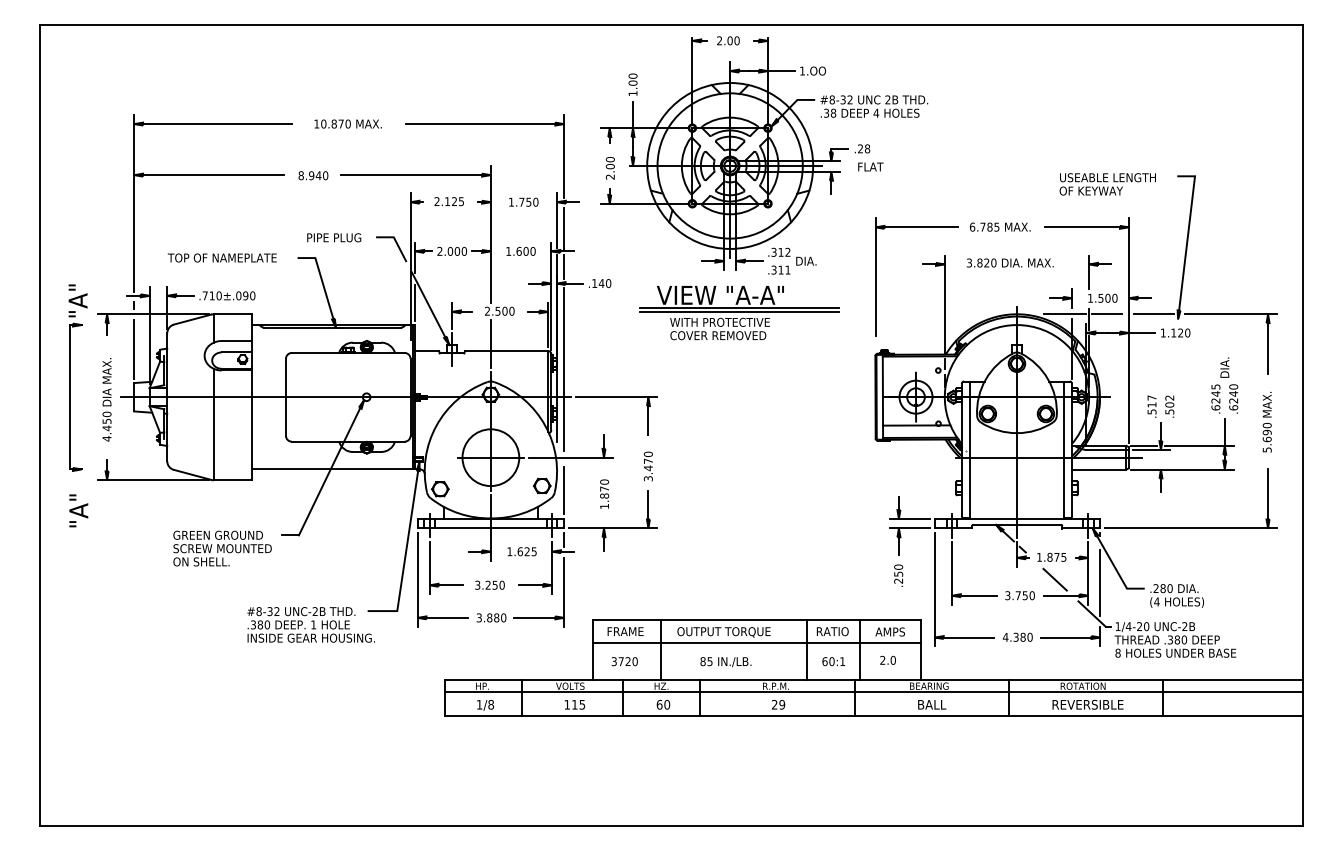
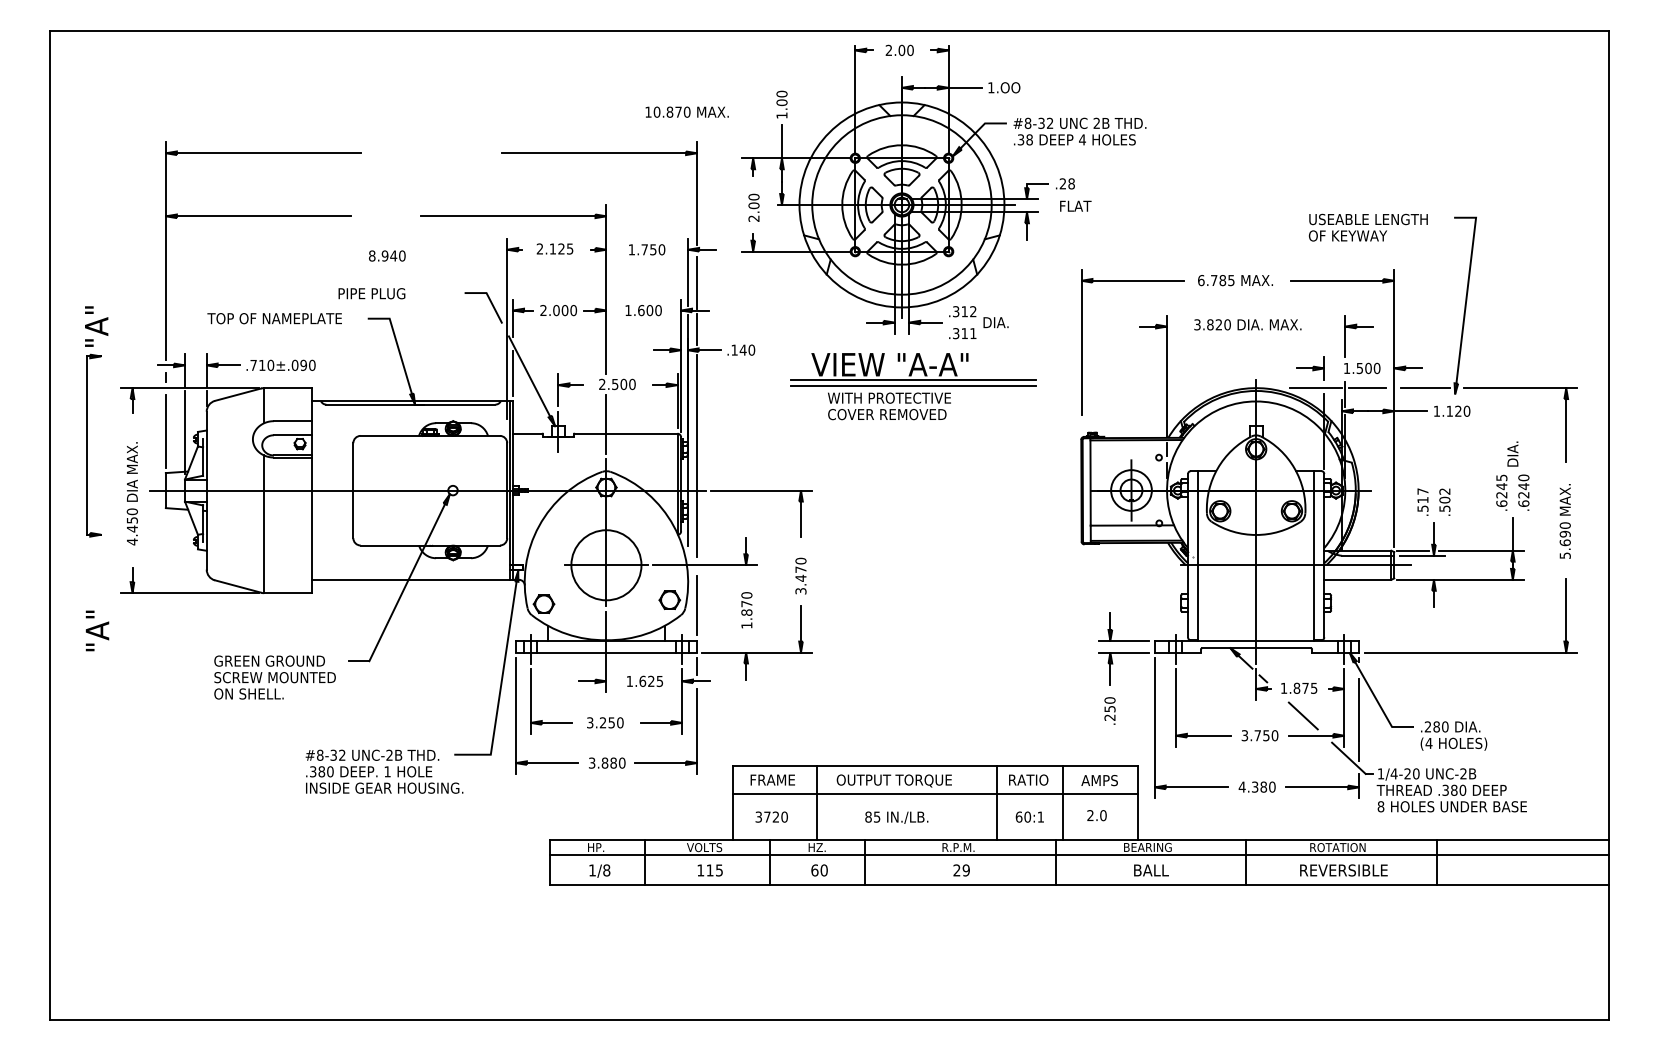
text: (347, 123) -> (686, 111), moved
text: (313, 175) -> (387, 255), moved
text: (333, 237) -> (371, 293), moved
part: (70, 377) -> (87, 421), moved

